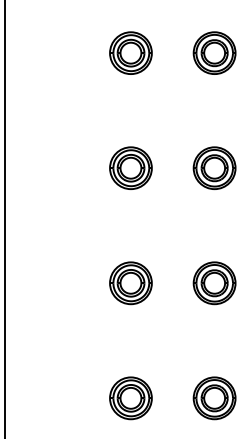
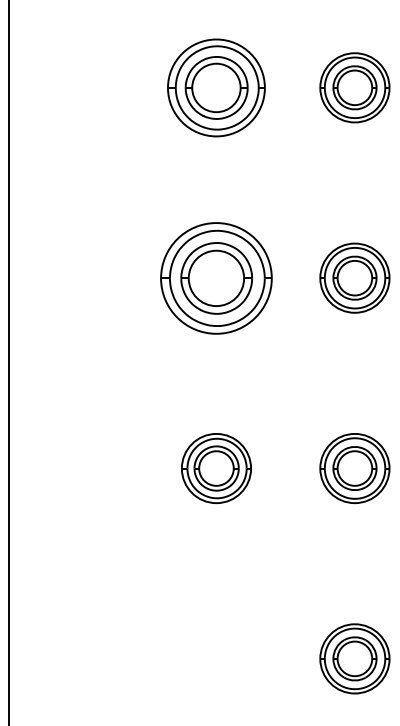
part: (130, 52) -> (215, 86), size x1.4
part: (130, 167) -> (215, 276), size x1.6
part: (130, 398) -> (215, 659), removed

